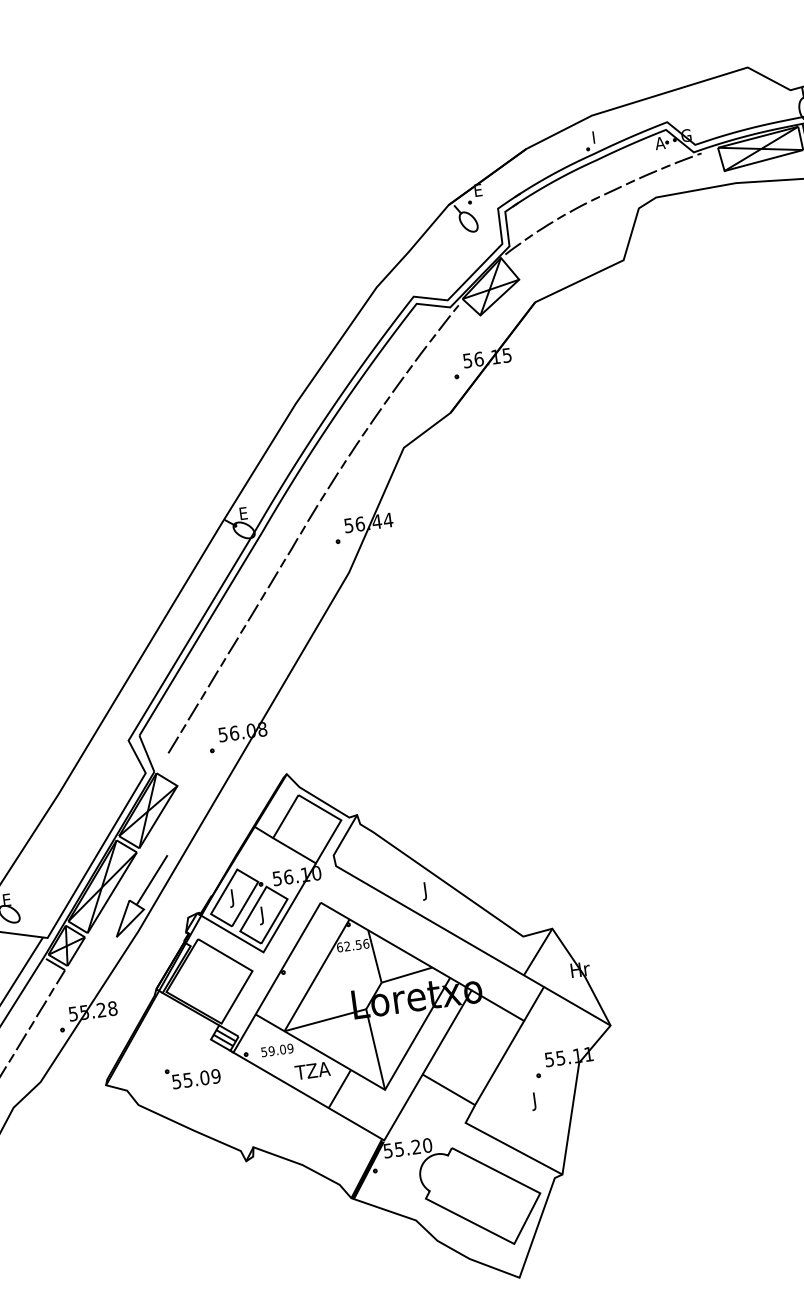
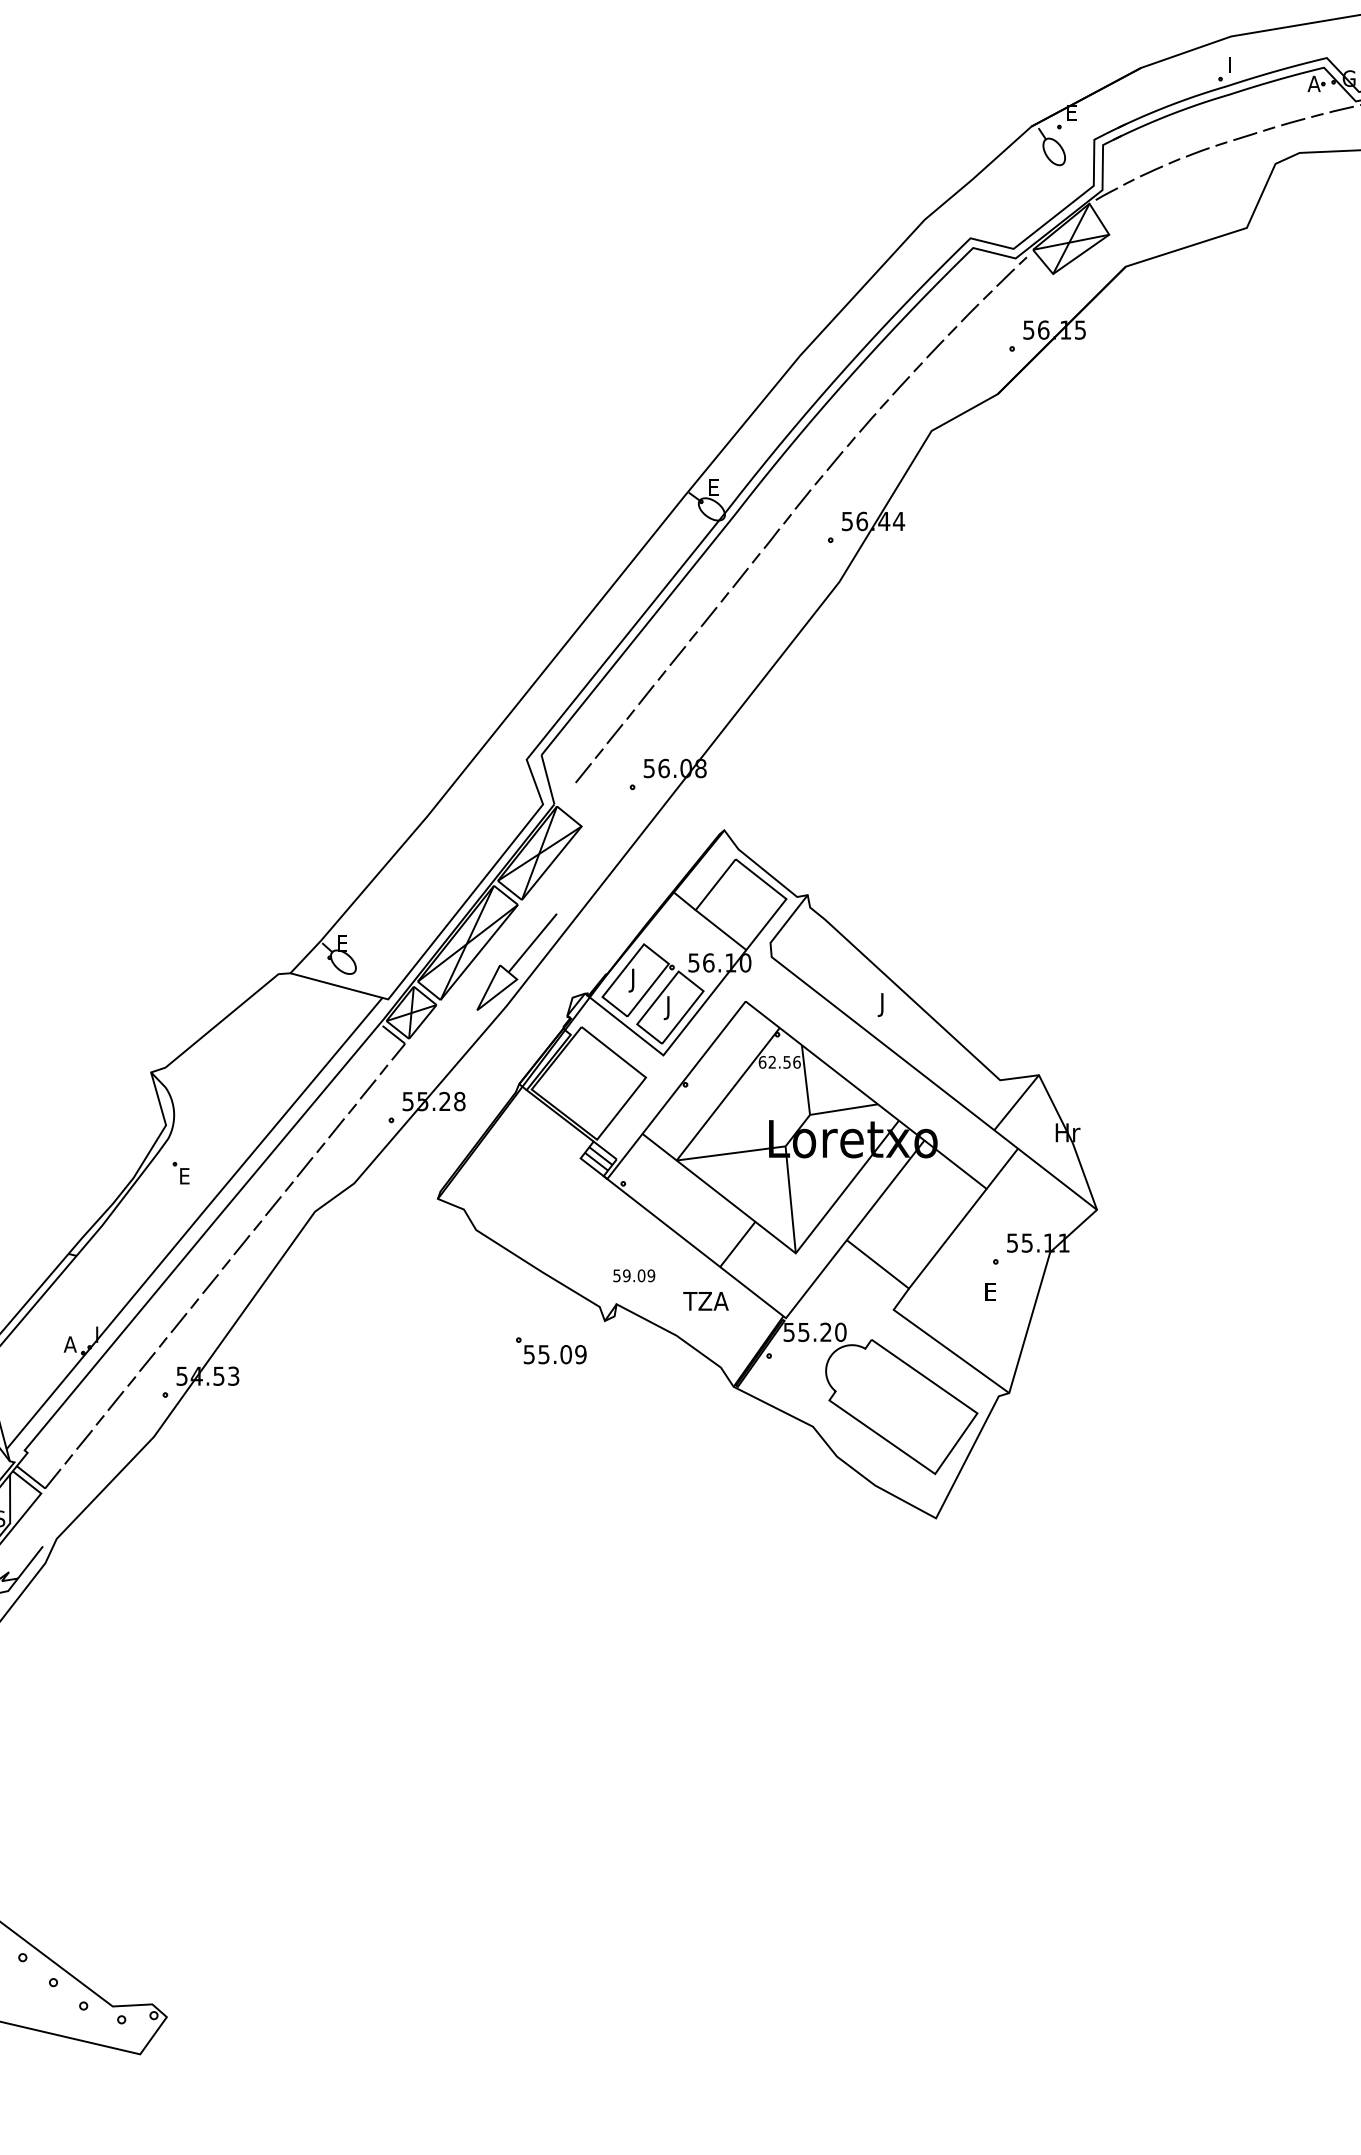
text: (277, 1050) -> (634, 1275), moved
text: (312, 1071) -> (705, 1301), moved
part: (193, 1076) -> (551, 1350), moved
text: (536, 1101) -> (988, 1294), J -> E

